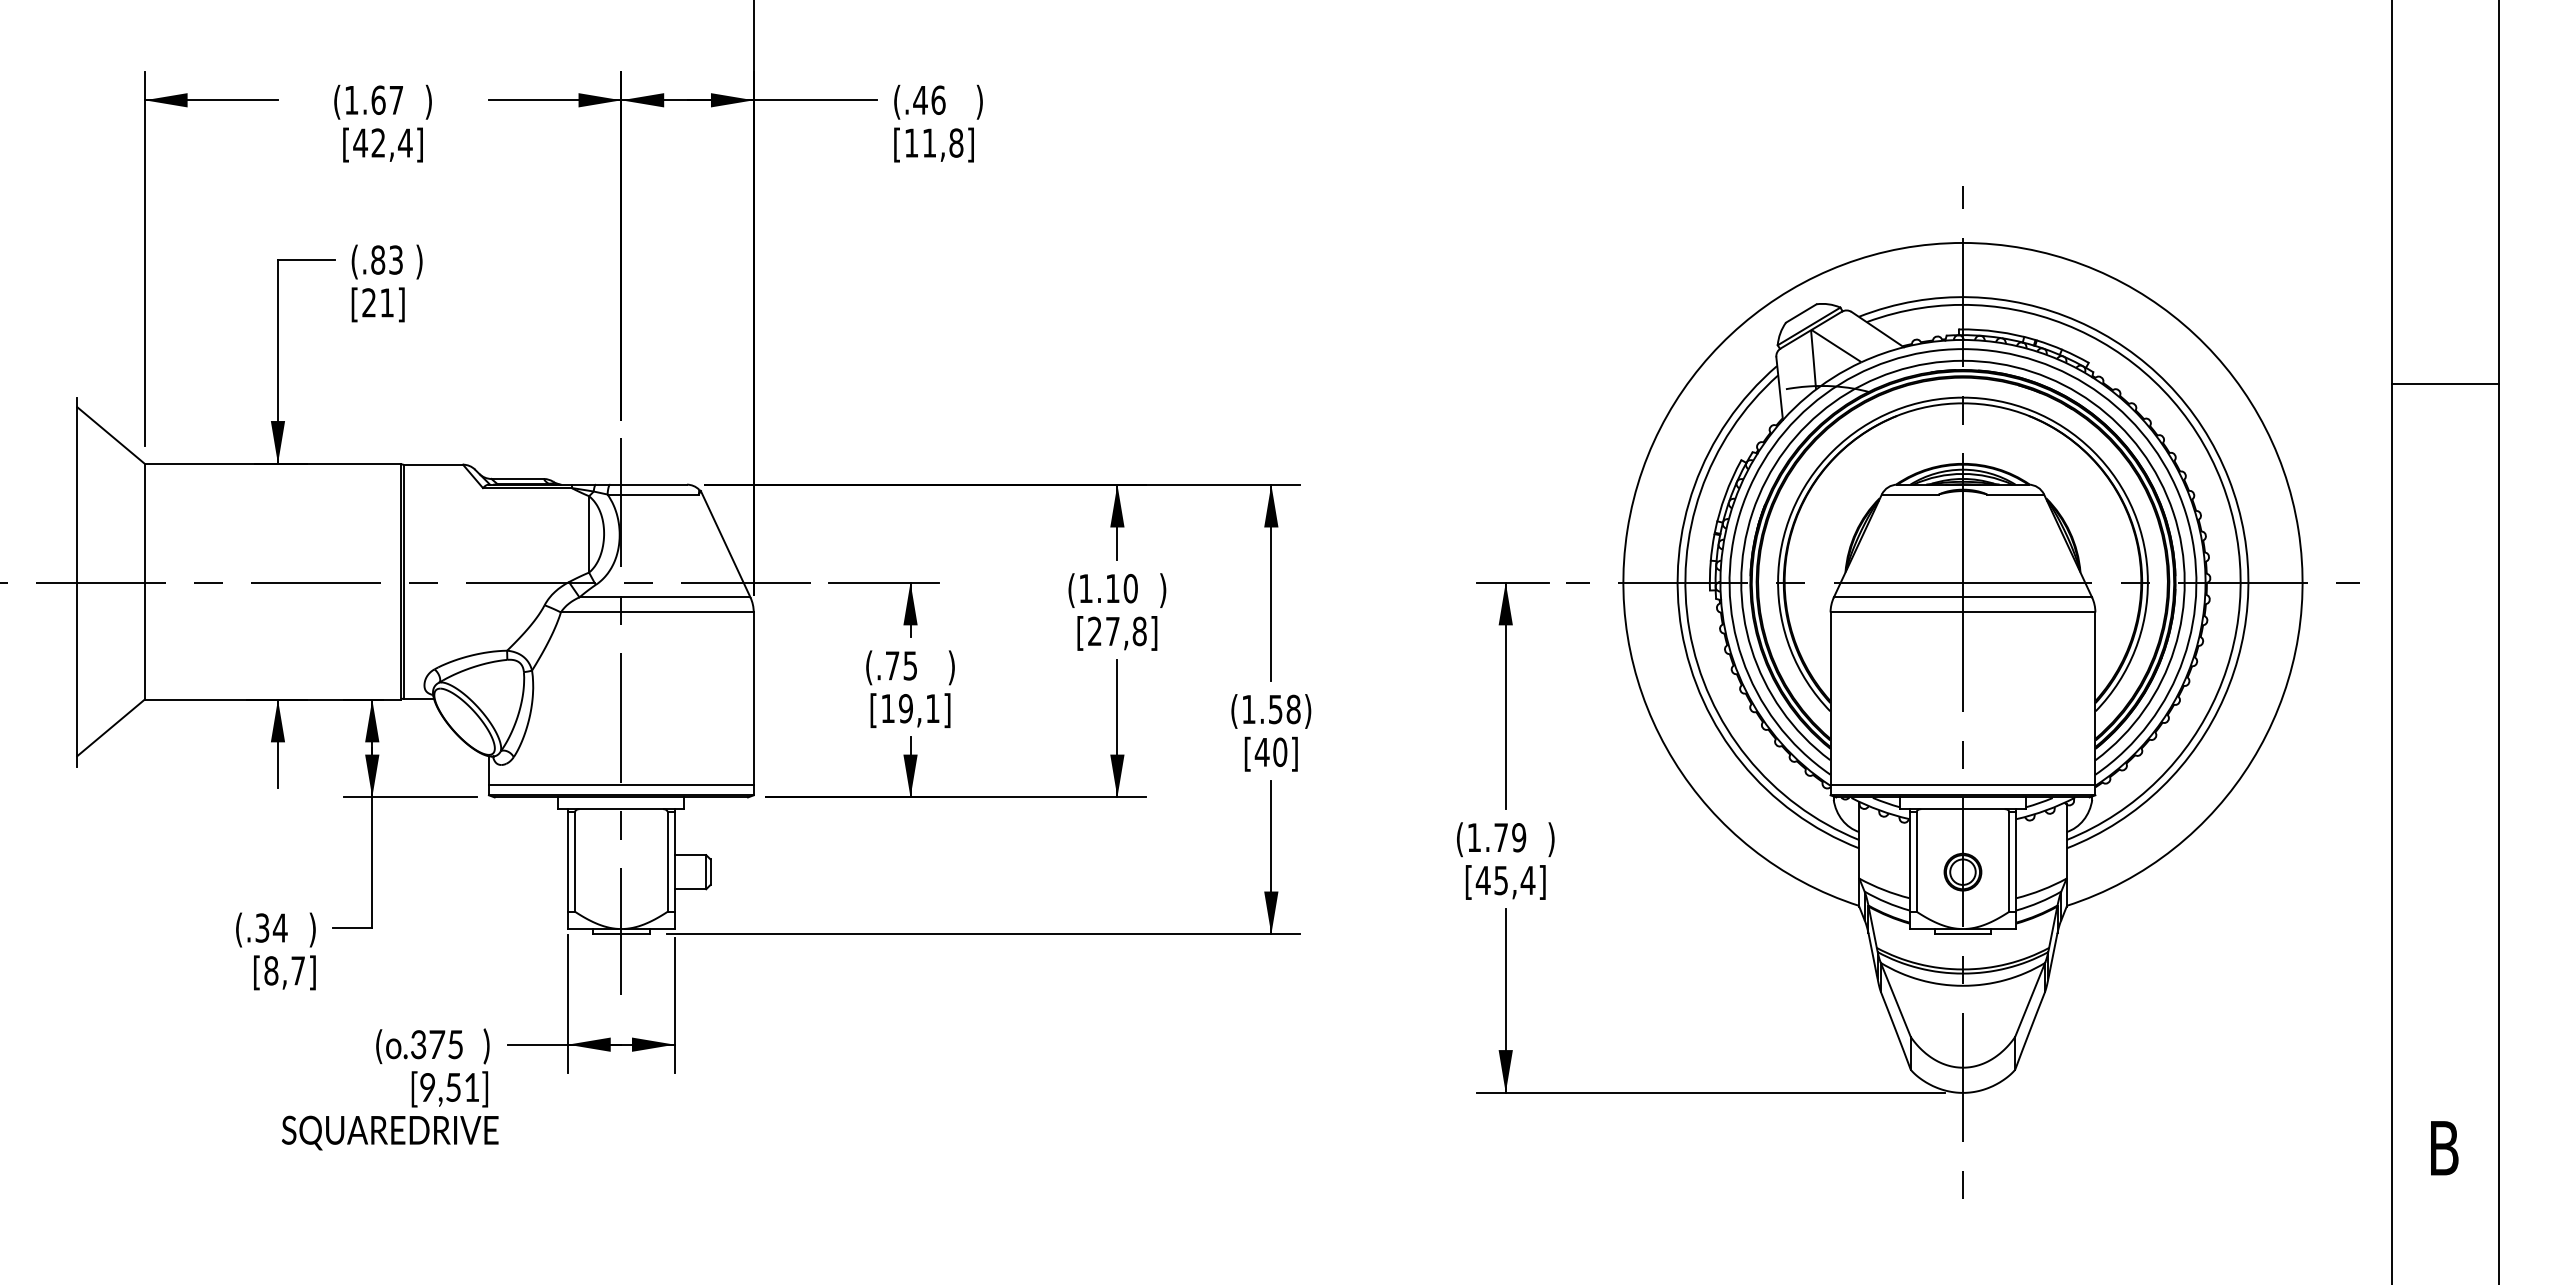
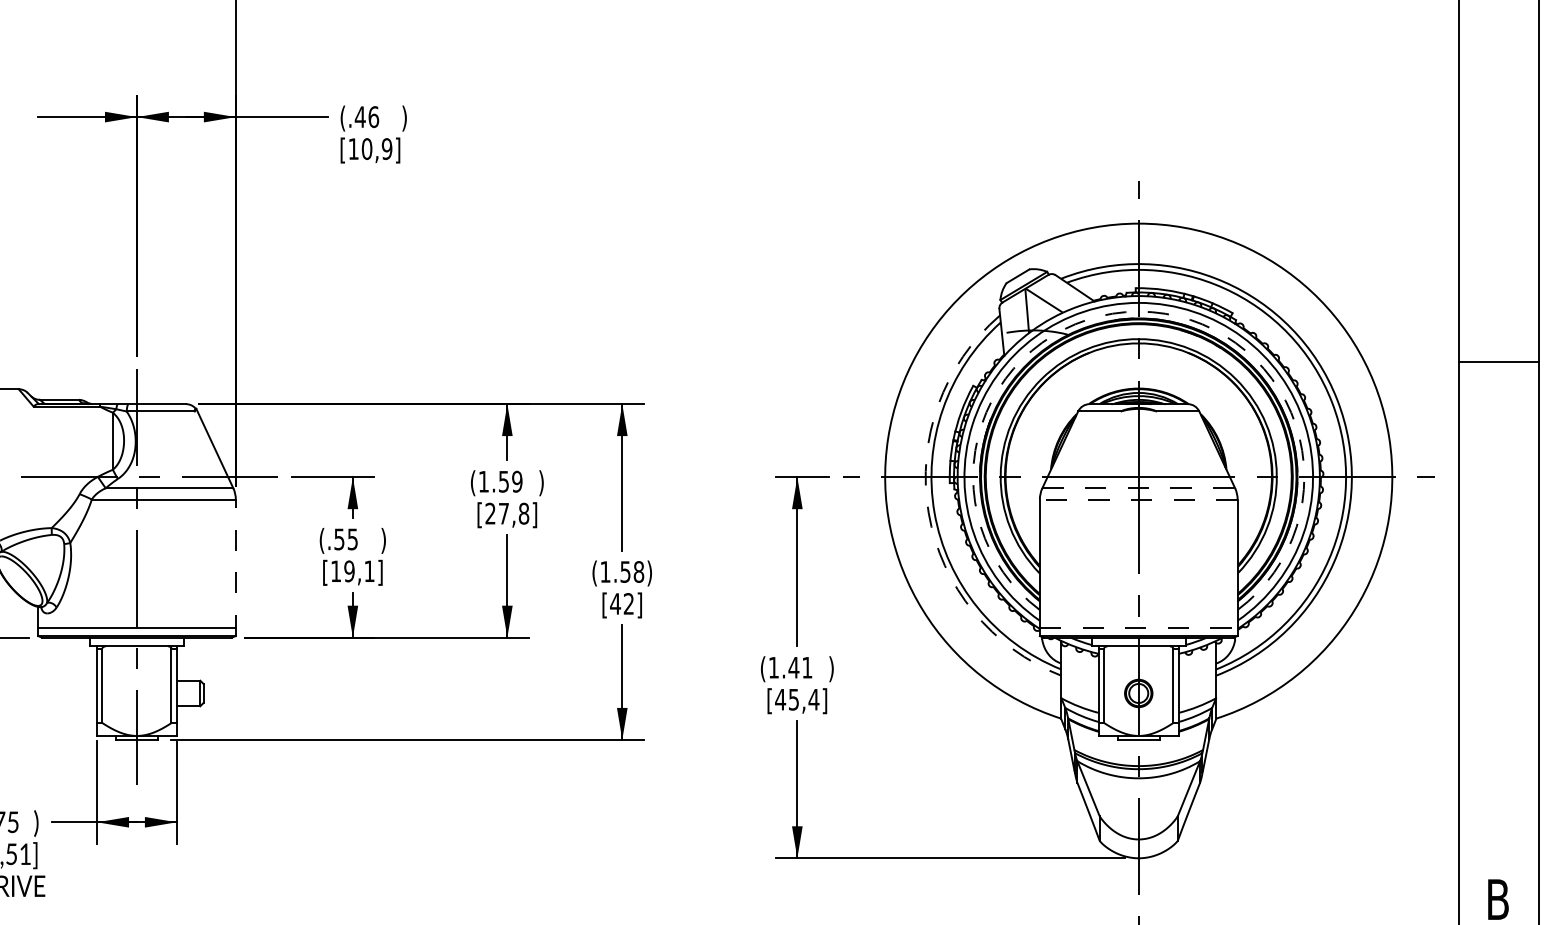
text: (942, 142) -> (376, 148), [11,8] -> [10,9]
arc: (1963, 360) -> (1139, 311), solid -> dashed
line: (2444, 384) -> (1498, 362), moved
text: (1121, 588) -> (510, 481), (1.10 -> (1.59
line: (1963, 597) -> (1139, 488), solid -> dashed
line: (1962, 612) -> (1138, 499), solid -> dashed
arc: (1681, 630) -> (928, 513), solid -> dashed
text: (892, 665) -> (339, 539), (.75 -> (.55
line: (753, 703) -> (235, 567), solid -> dashed
text: (1280, 752) -> (629, 604), [40] -> [42]
line: (1963, 784) -> (1139, 628), solid -> dashed
text: (1509, 837) -> (800, 667), (1.79 -> (1.41

